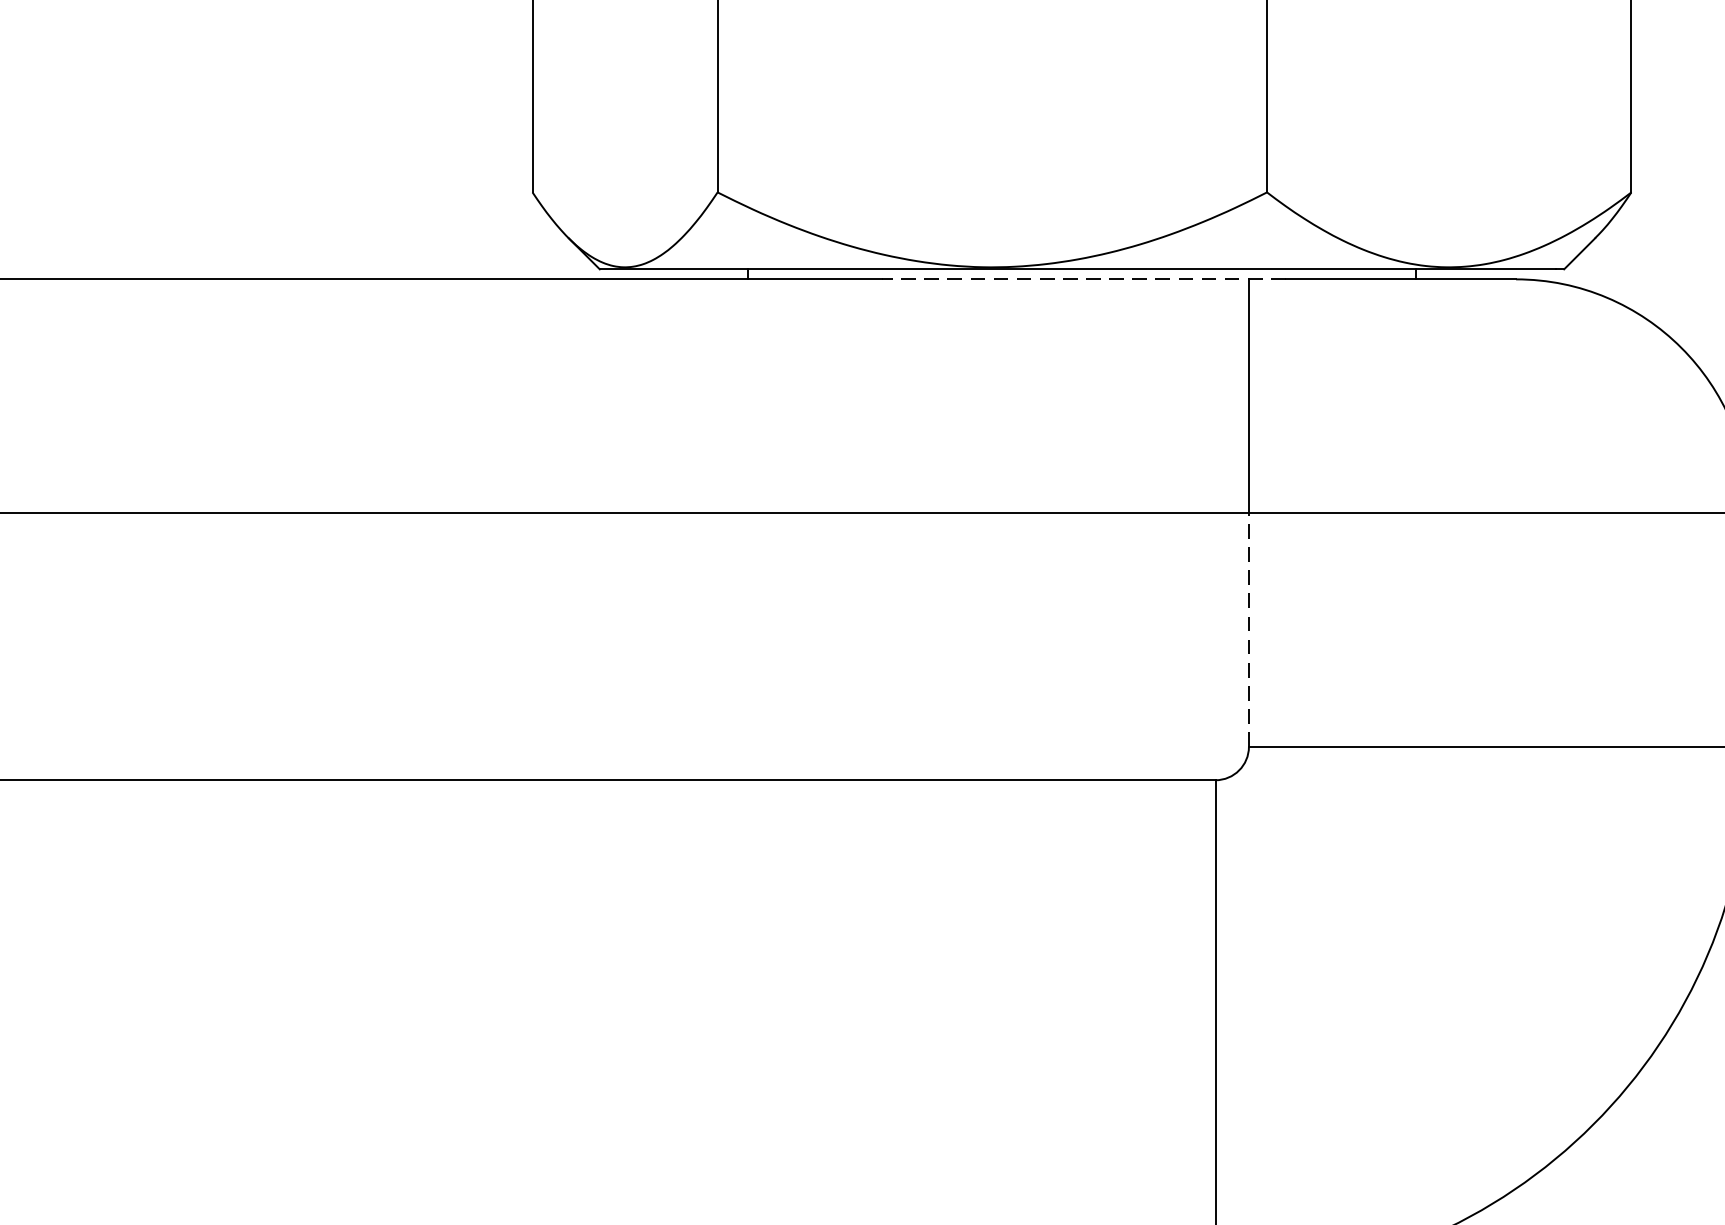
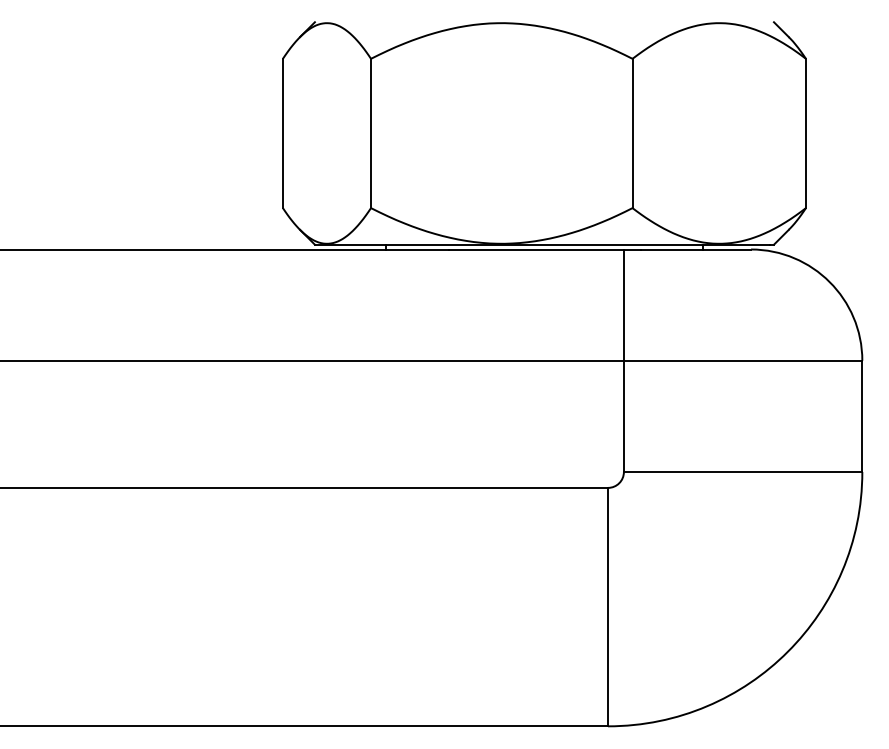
line: (1082, 279) -> (544, 249), dashed -> solid
line: (1248, 630) -> (623, 416), dashed -> solid

